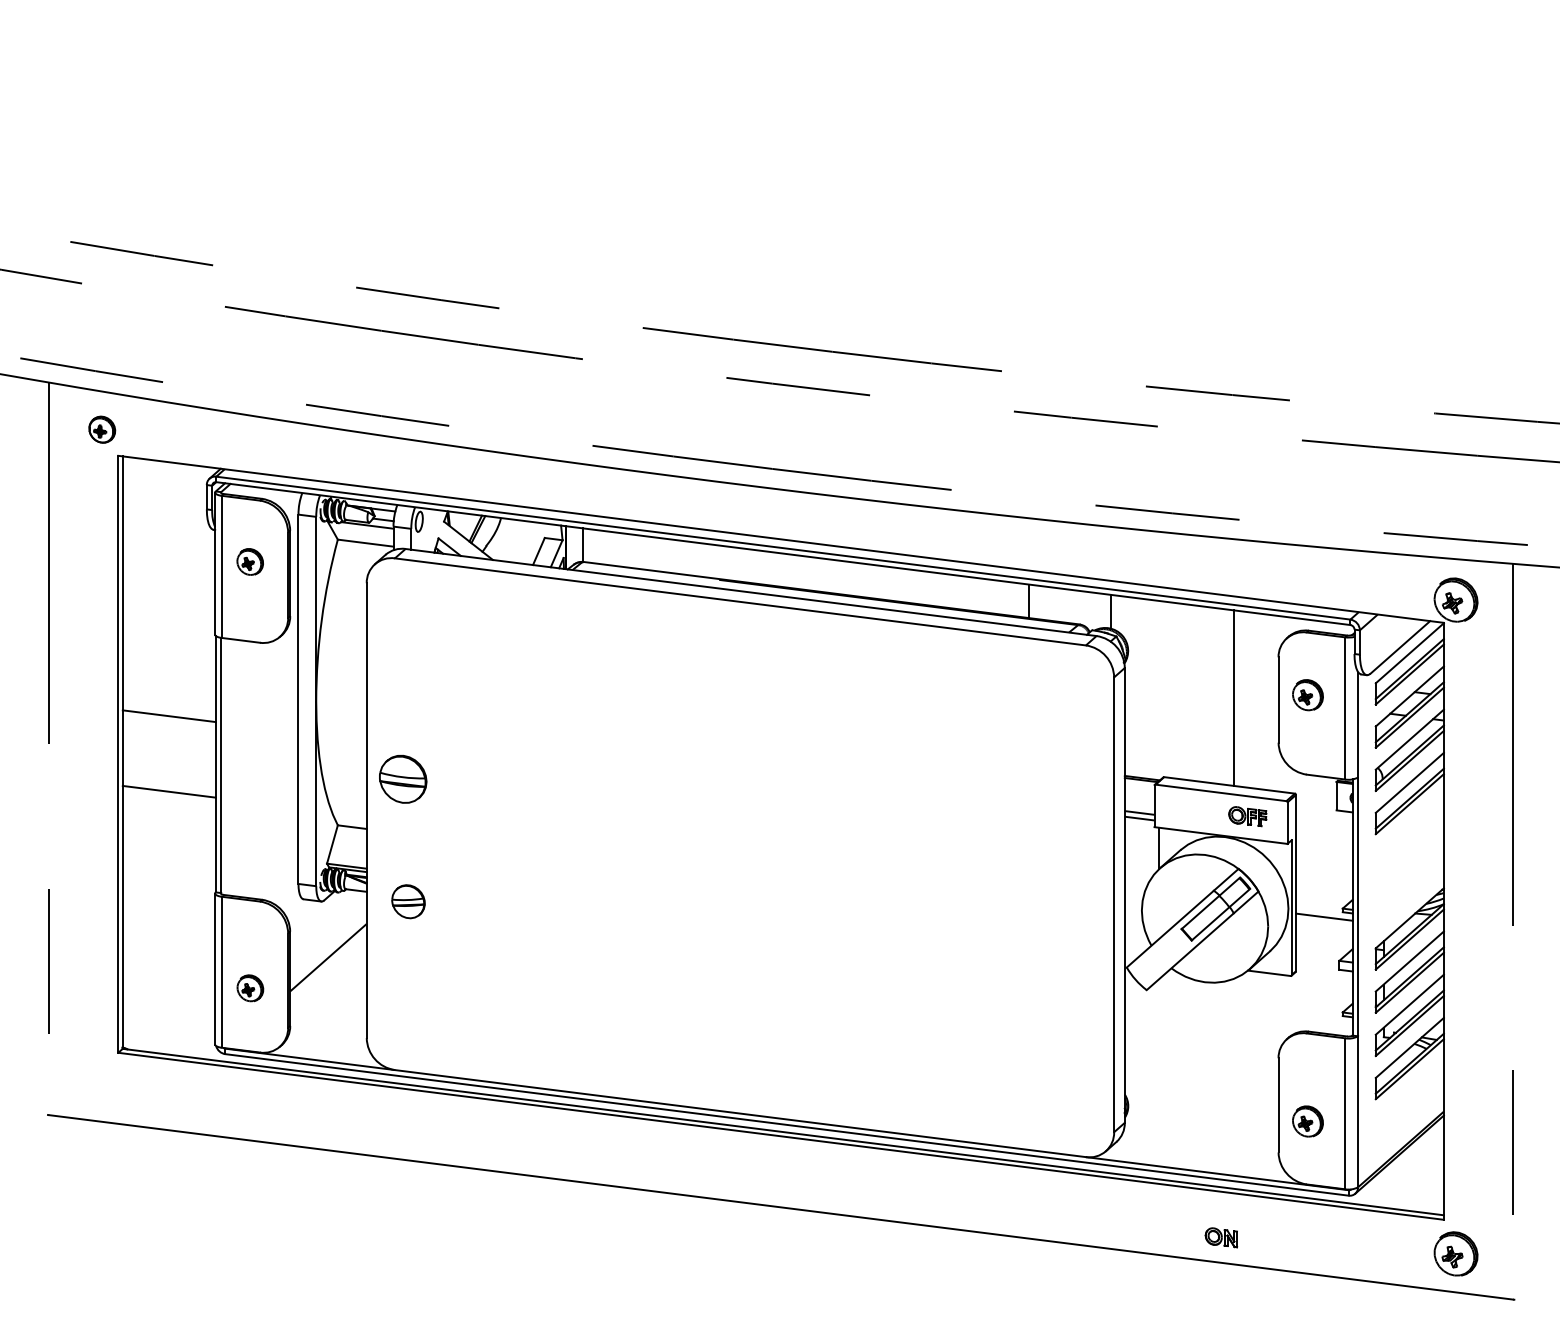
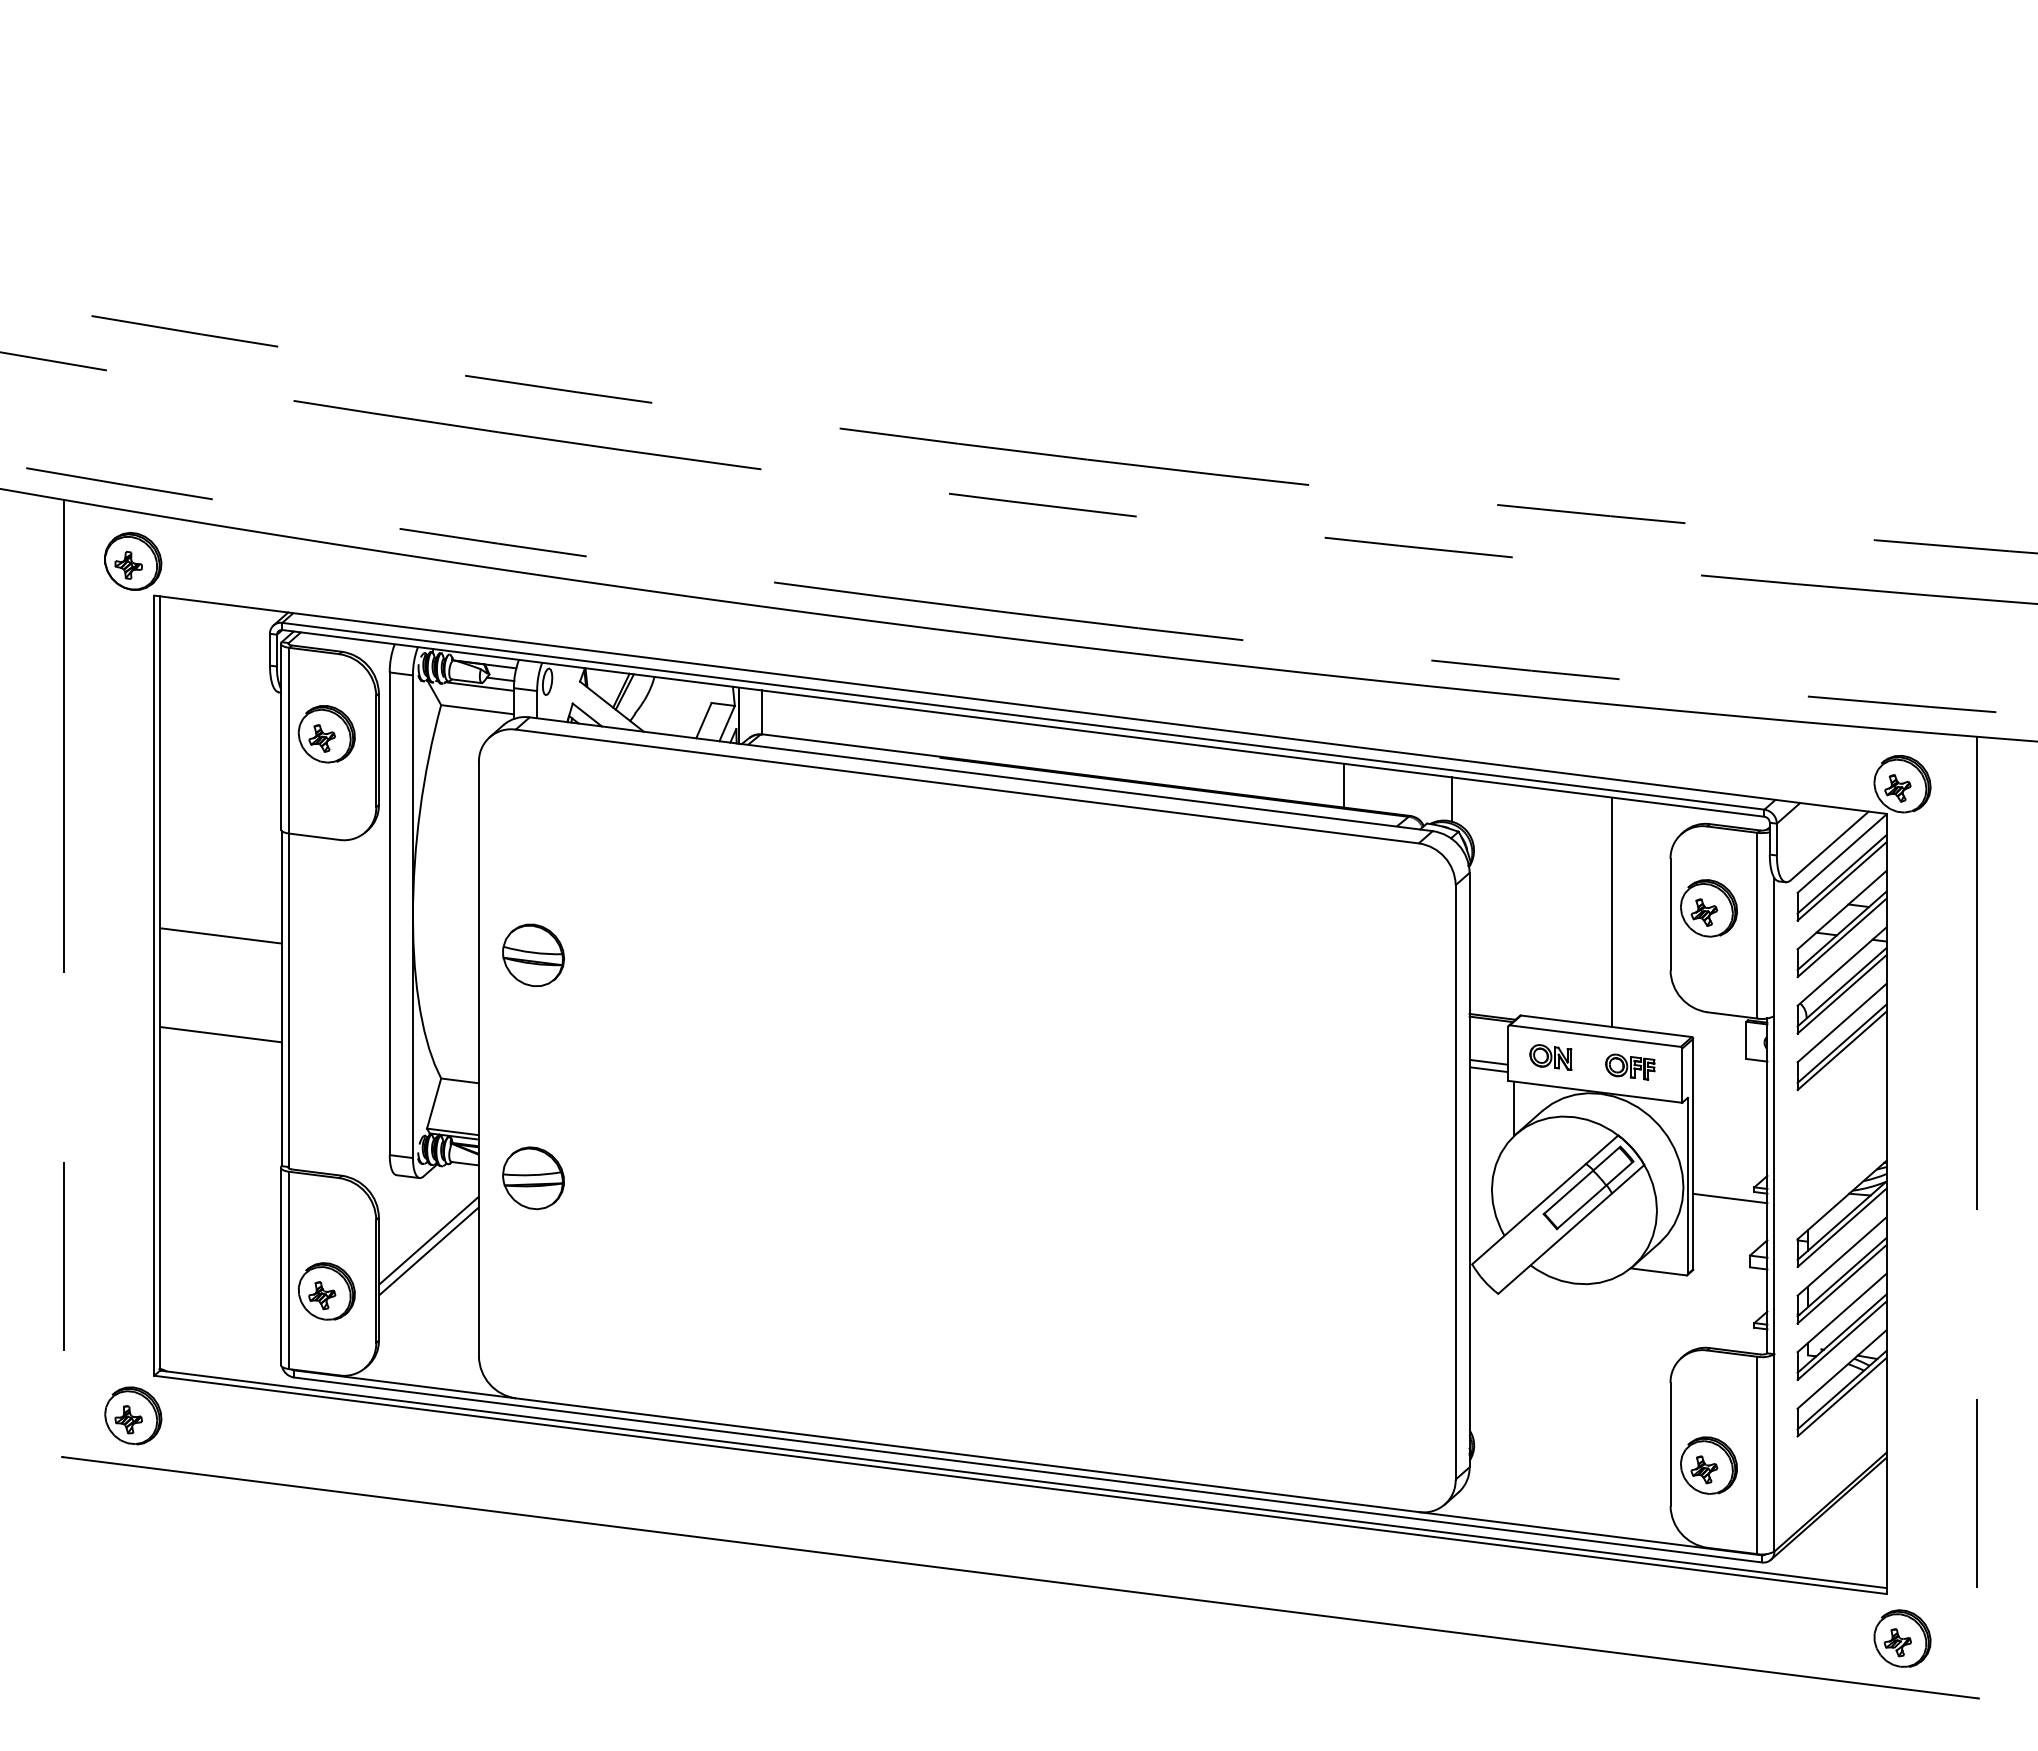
part: (102, 429) -> (133, 561), size x1.67
part: (250, 562) -> (326, 734), size x1.67
part: (1307, 695) -> (1708, 908), size x1.43
part: (403, 778) -> (533, 954), moved
part: (408, 901) -> (533, 1178), size x1.43
line: (328, 949) -> (428, 1240), added
part: (250, 988) -> (326, 1291), size x1.67
part: (102, 1083) -> (133, 1415), added
part: (1307, 1121) -> (1708, 1465), size x1.43
part: (1221, 1237) -> (1550, 1057), moved

